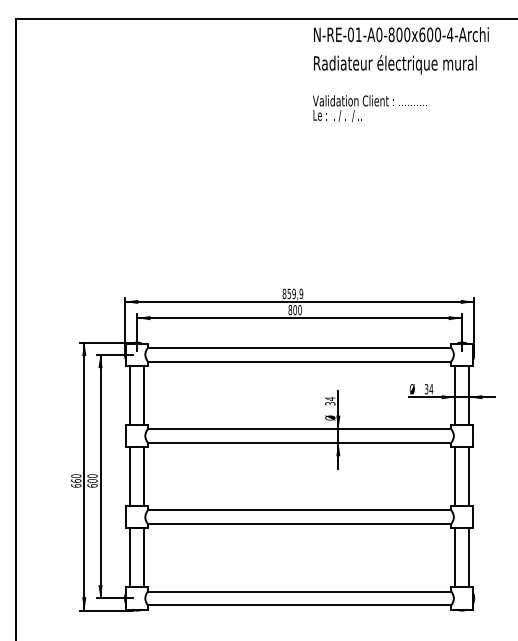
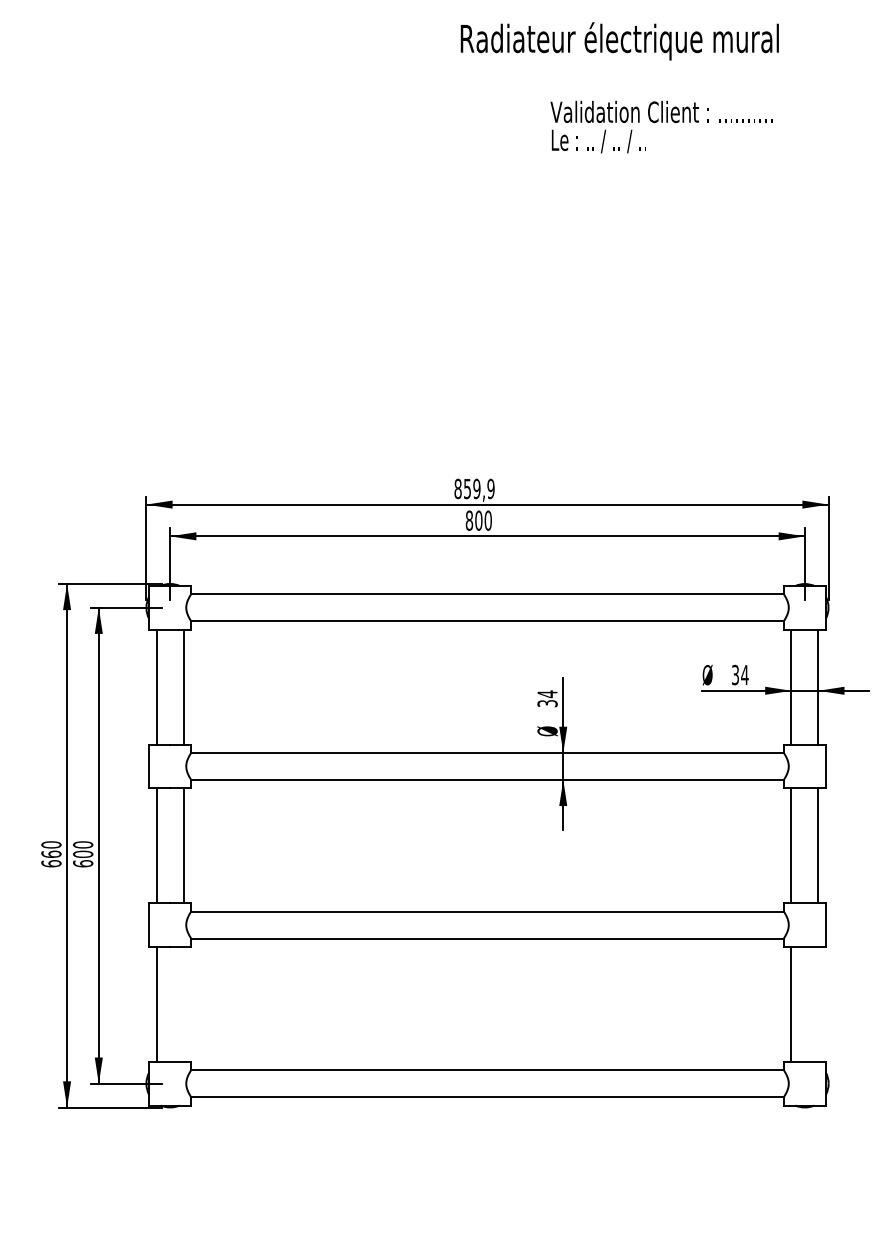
text: (395, 64) -> (620, 40), moved
text: (369, 108) -> (661, 126), moved
line: (144, 557) -> (184, 1003), removed
line: (468, 557) -> (817, 1003), removed

